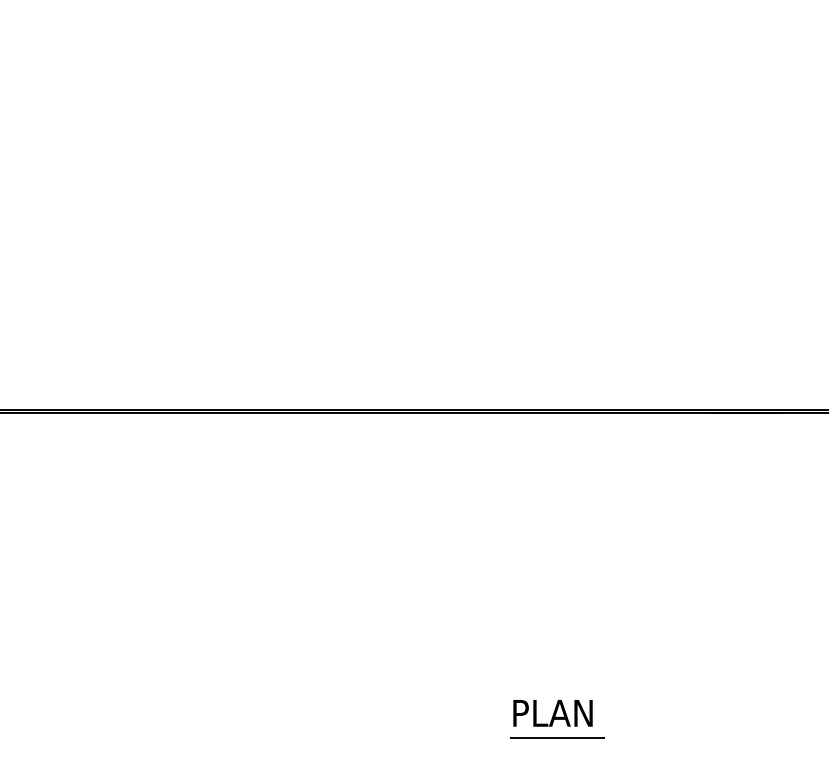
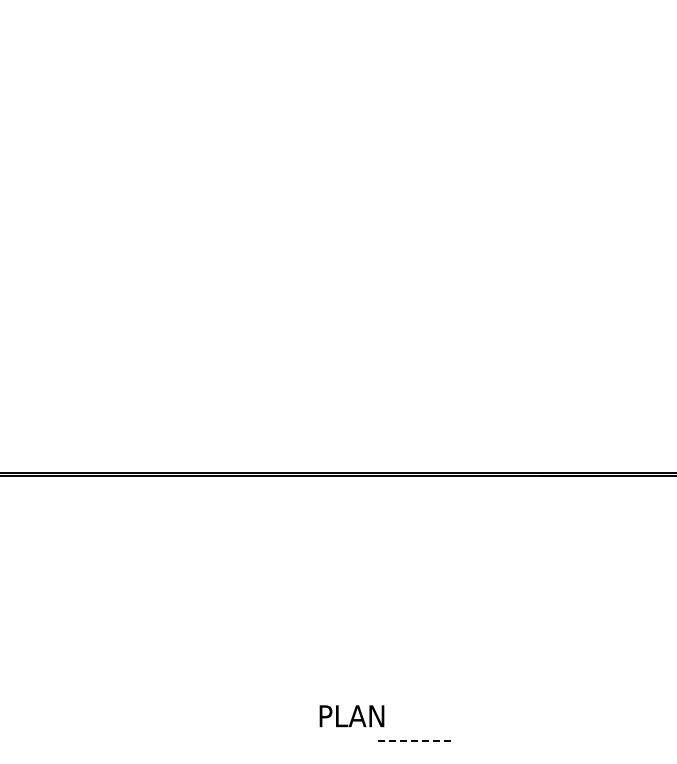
text: (552, 713) -> (351, 716), moved
line: (557, 738) -> (416, 740), solid -> dashed

